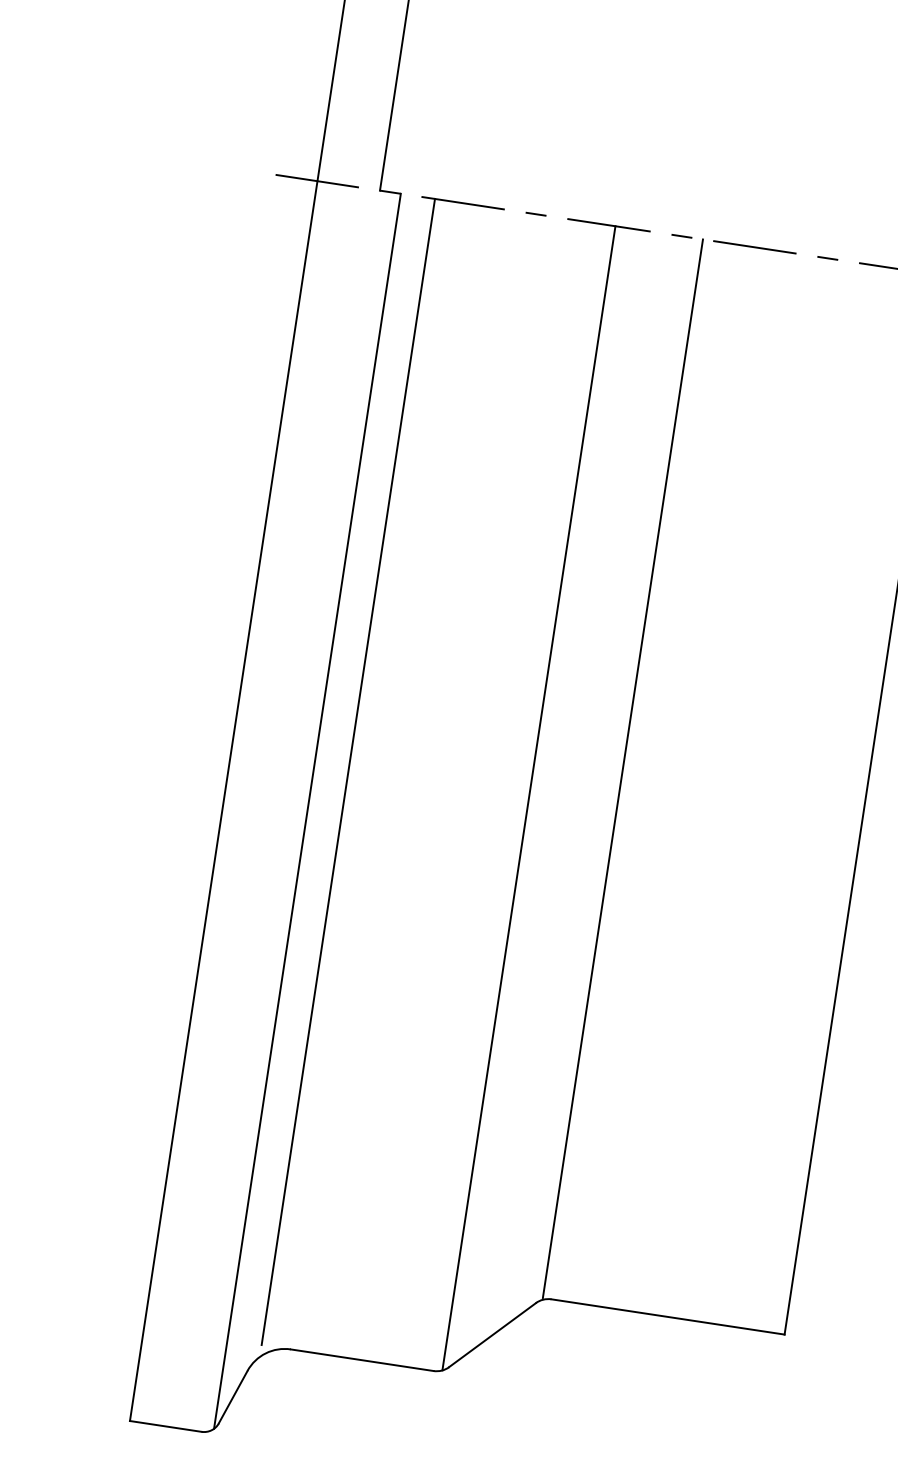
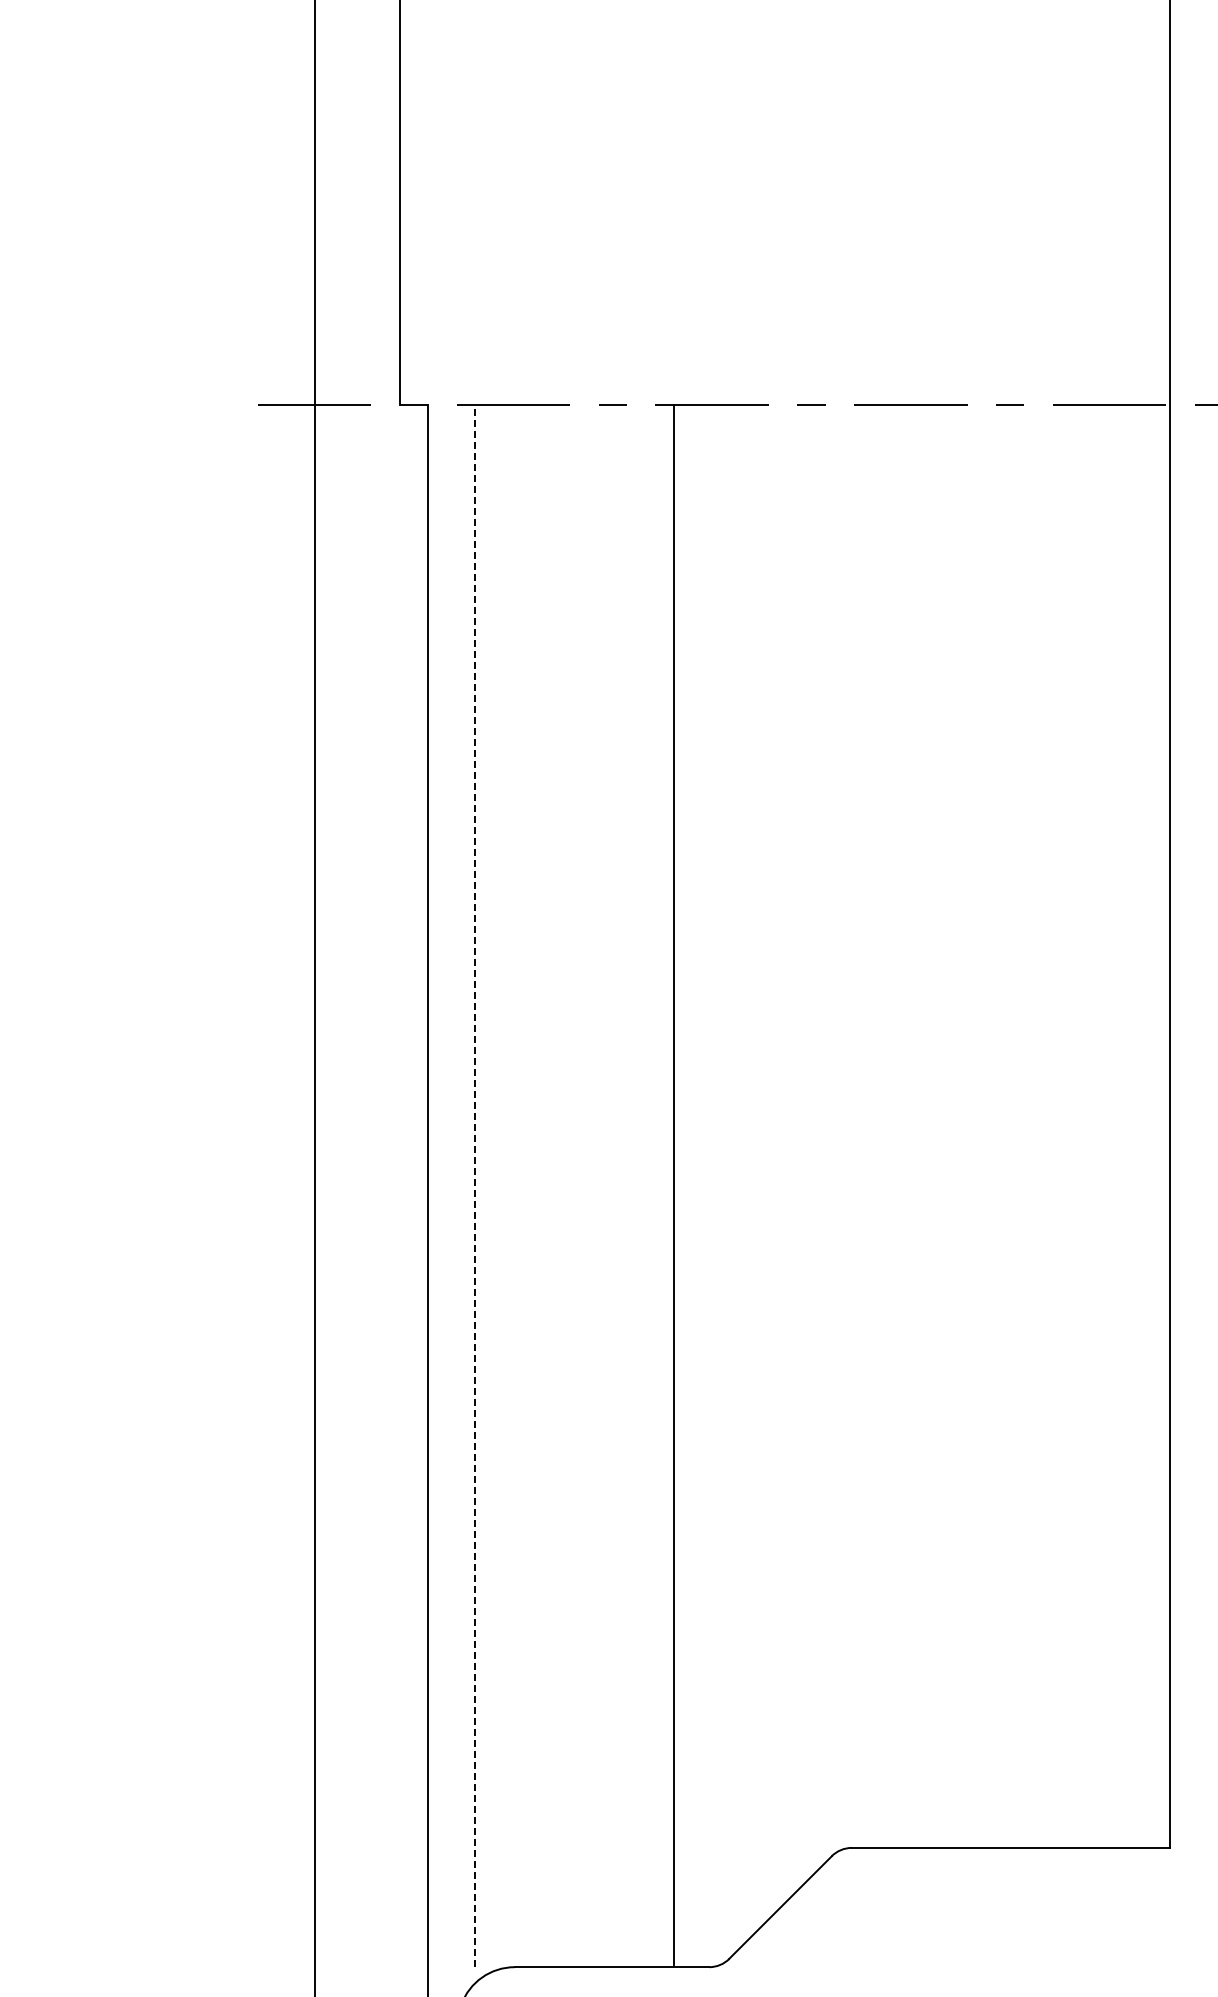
line: (623, 768) -> (840, 1126), removed
line: (348, 772) -> (475, 1186), solid -> dashed
line: (528, 797) -> (673, 1184), moved

